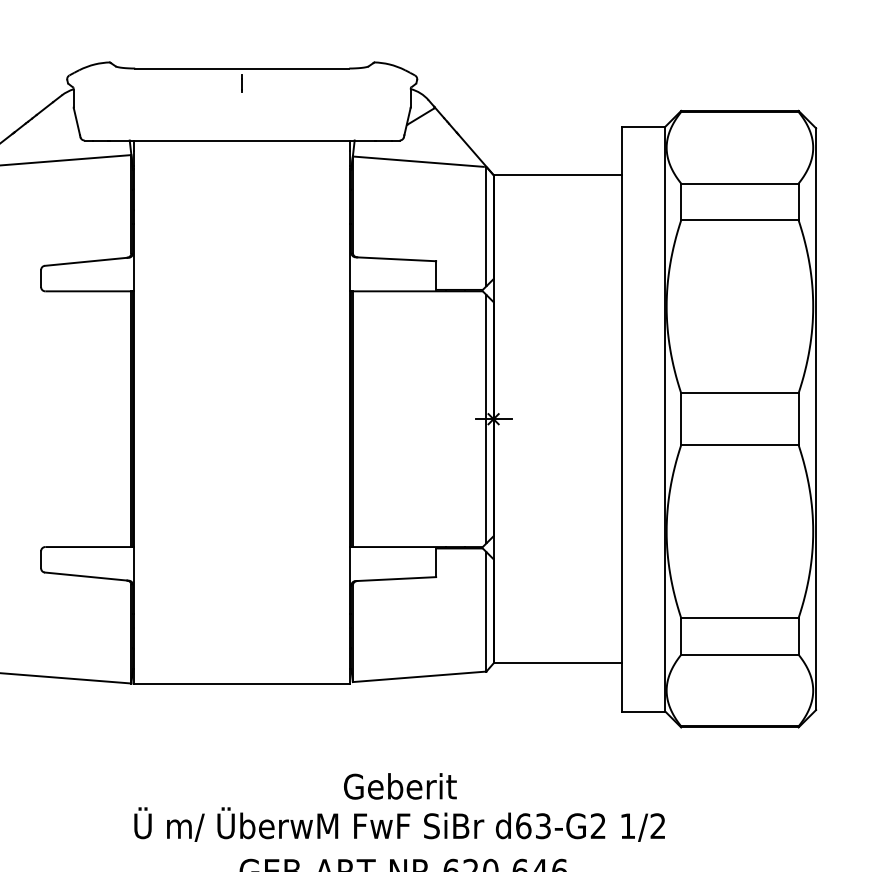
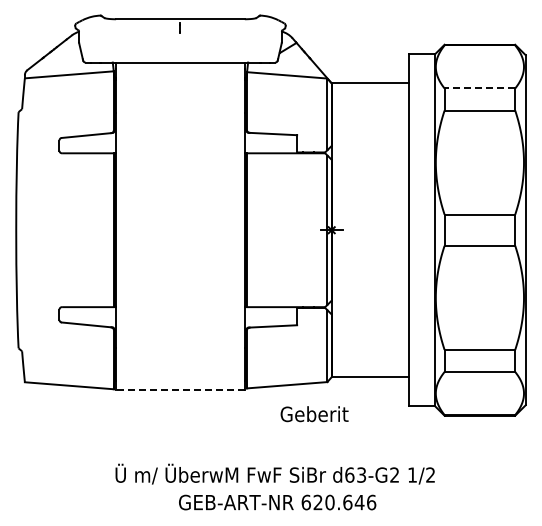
line: (739, 183) -> (479, 88), solid -> dashed
line: (242, 683) -> (180, 389), solid -> dashed
text: (400, 786) -> (314, 414), moved

